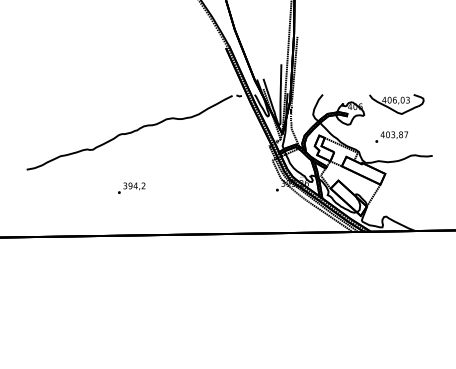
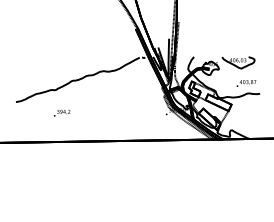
text: (391, 137) -> (246, 83), moved
text: (132, 186) -> (62, 112), moved

